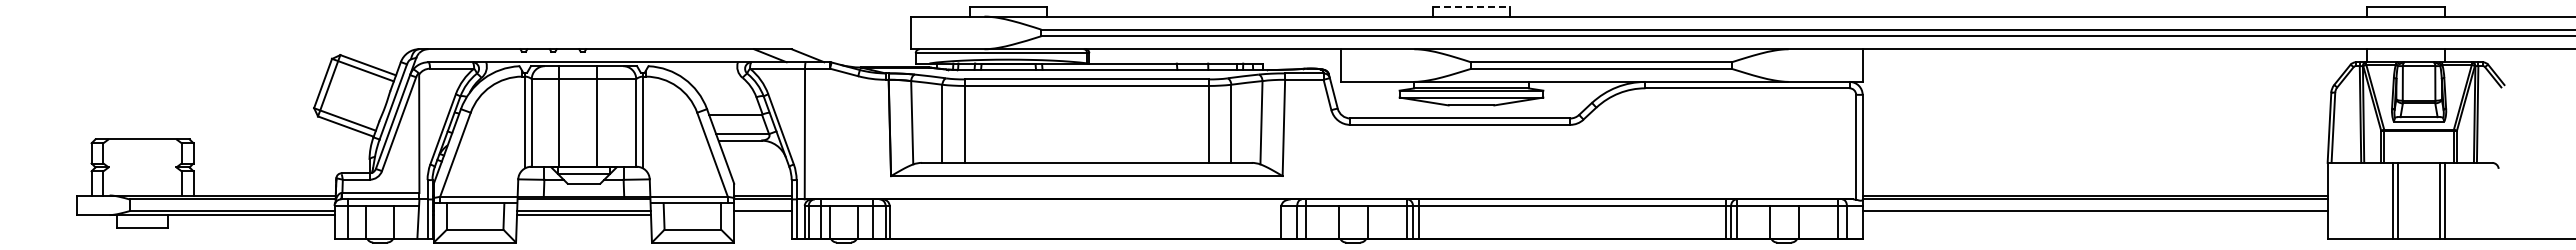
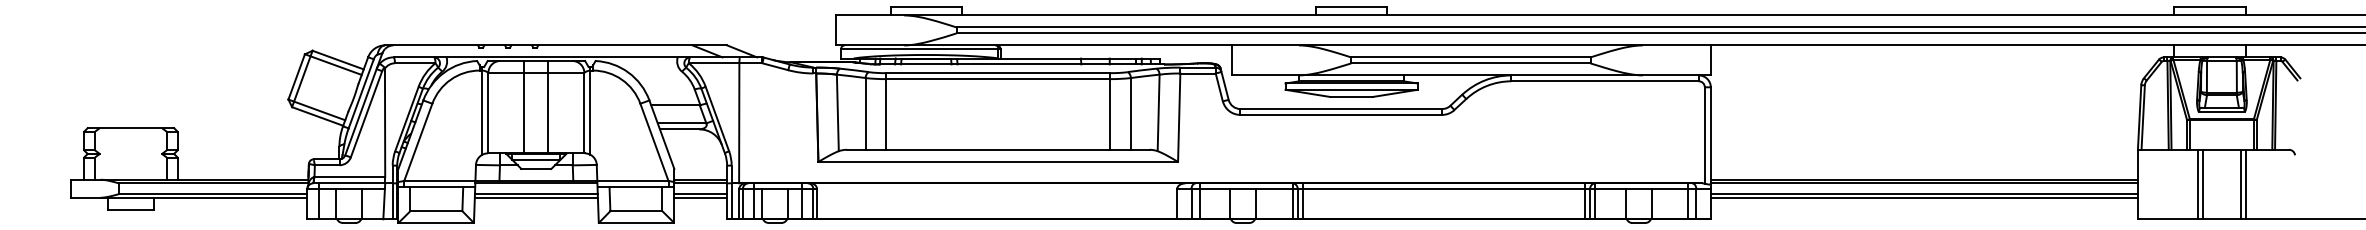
line: (1471, 7) -> (1351, 7), dashed -> solid
line: (558, 116) -> (523, 107), moved
line: (762, 215) -> (700, 198), added
line: (2094, 215) -> (1923, 198), added

